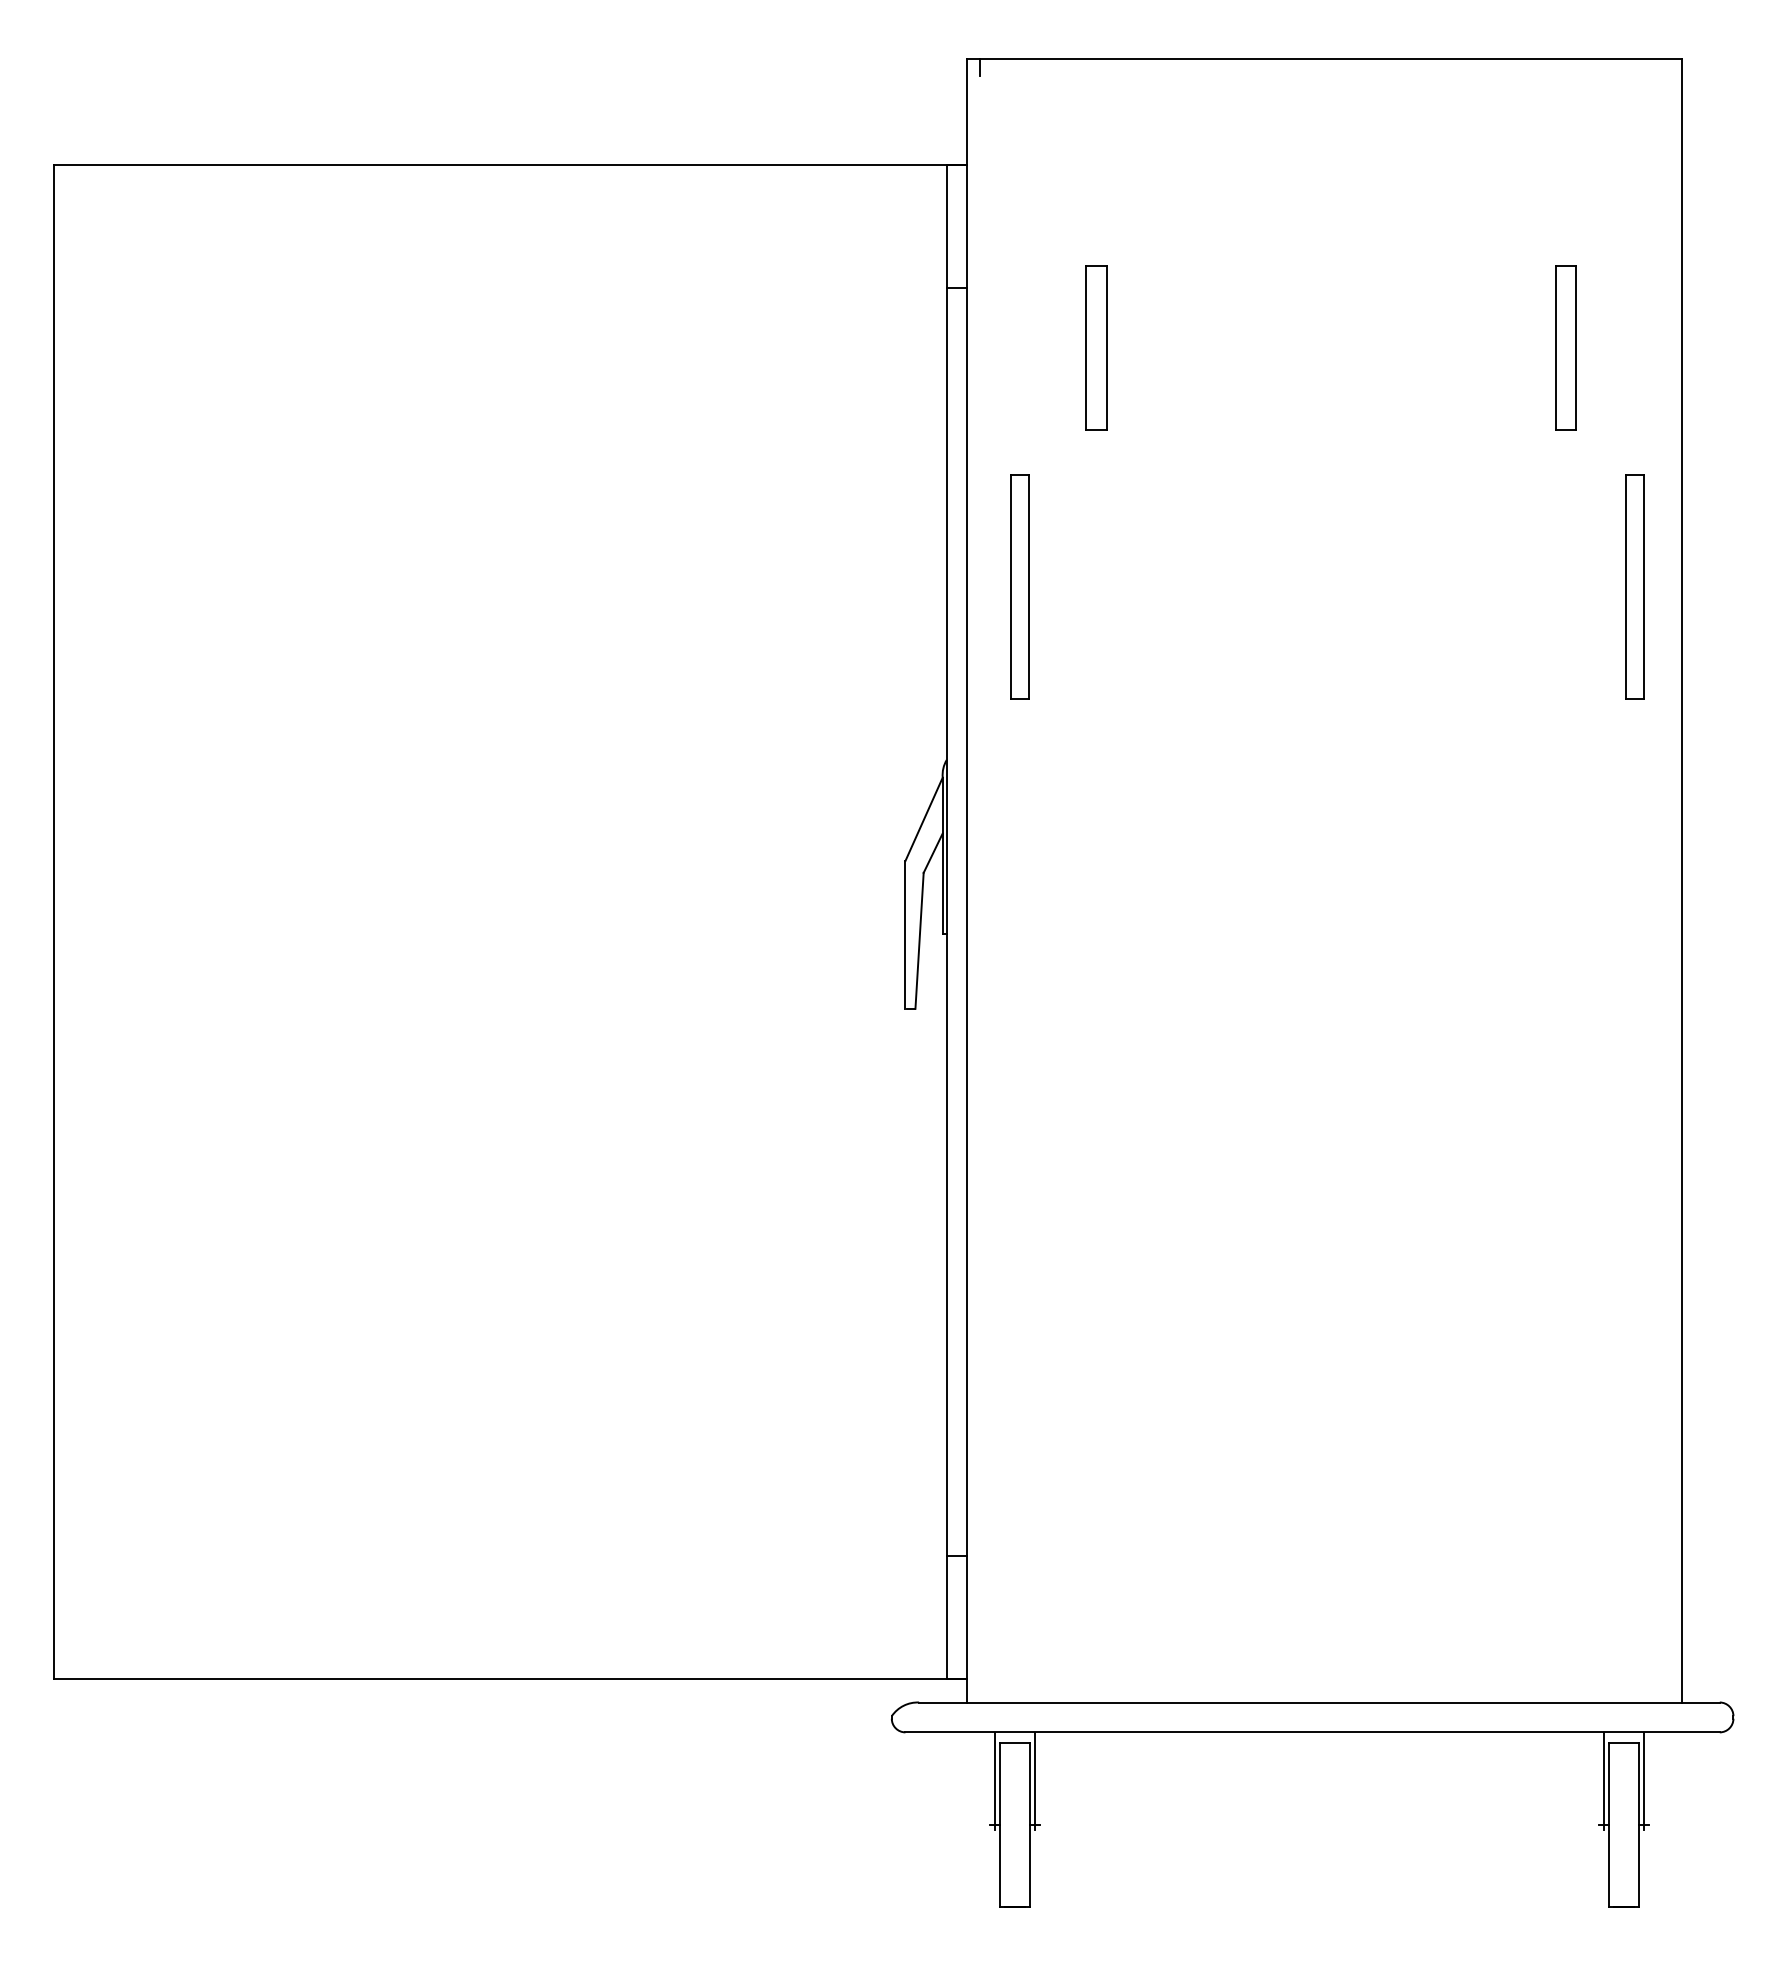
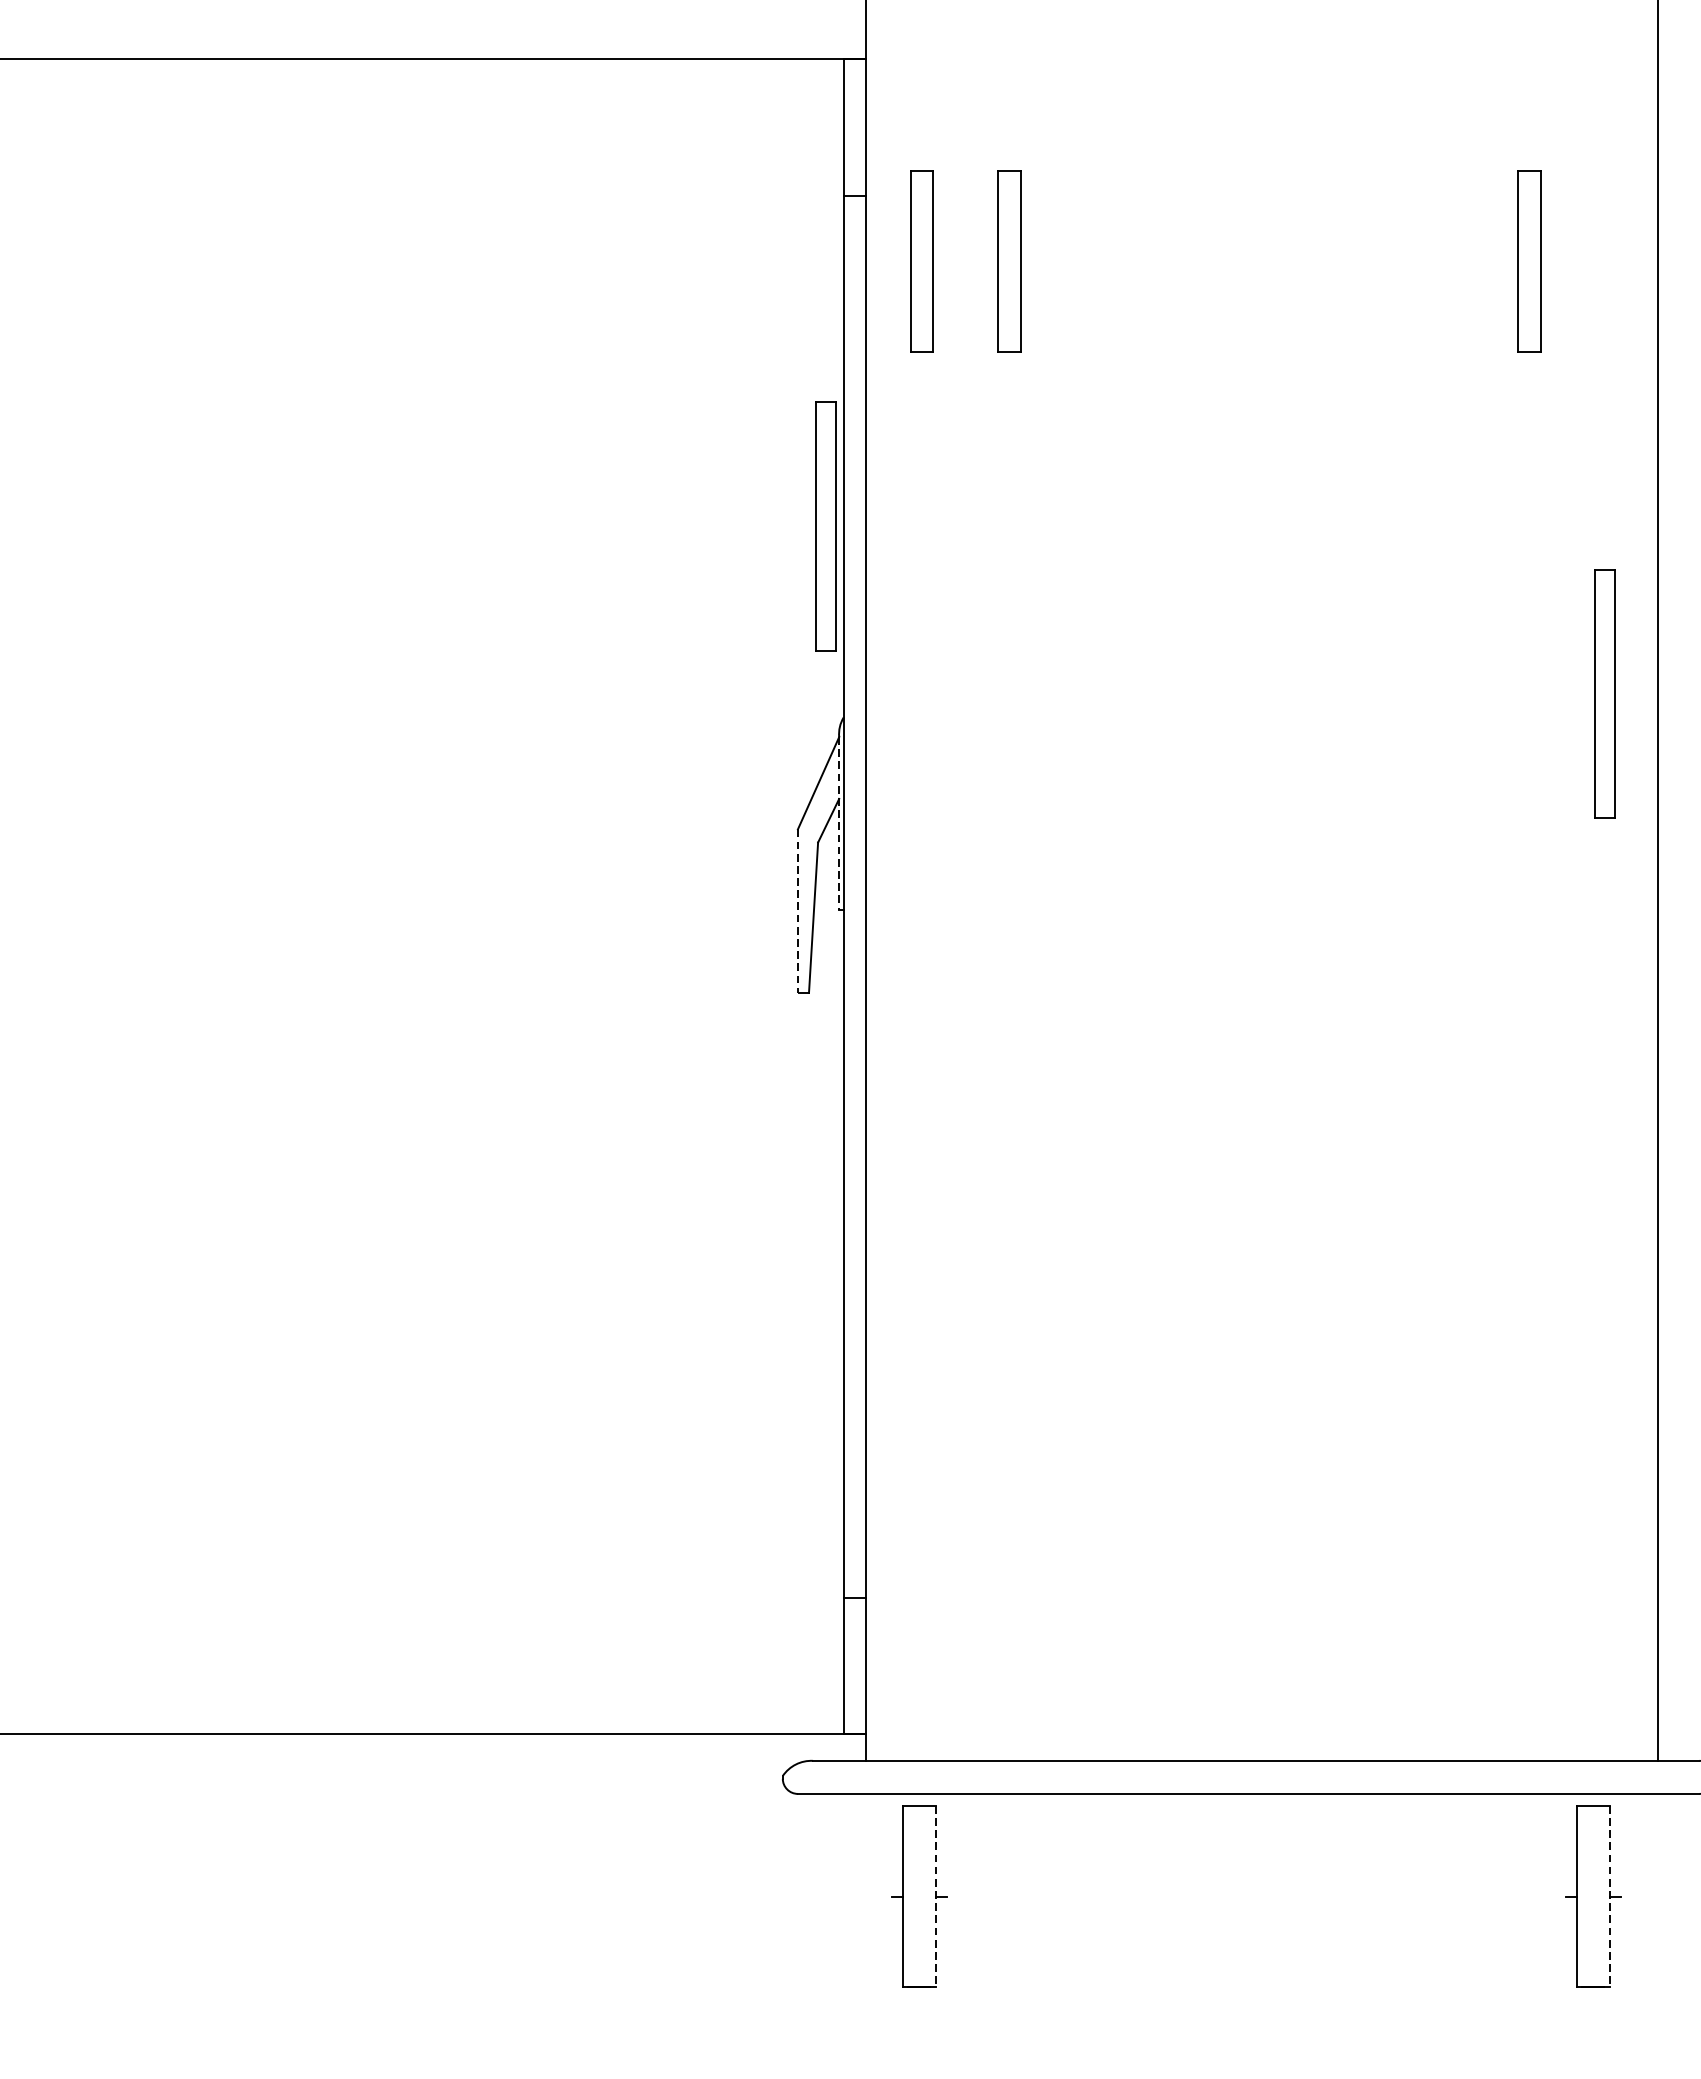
part: (1017, 347) -> (921, 261), added
part: (1019, 586) -> (825, 525), moved
part: (1634, 586) -> (1604, 692), moved
line: (942, 856) -> (838, 824), solid -> dashed
line: (905, 934) -> (797, 910), solid -> dashed
line: (995, 1781) -> (897, 1848), removed
line: (1034, 1781) -> (940, 1848), removed
line: (1604, 1781) -> (1571, 1848), removed
line: (1643, 1781) -> (1614, 1848), removed
line: (1029, 1825) -> (935, 1897), solid -> dashed
line: (1638, 1825) -> (1609, 1897), solid -> dashed

